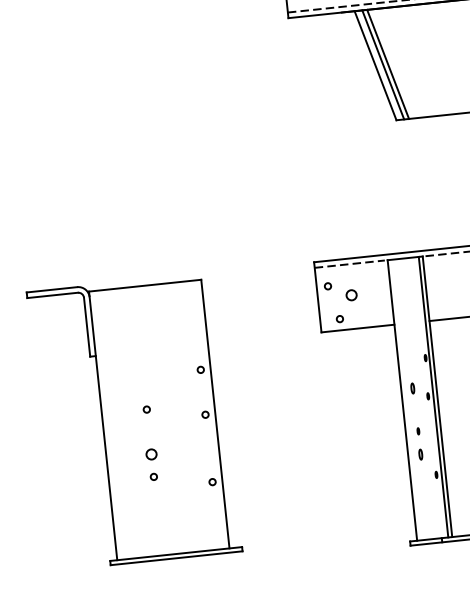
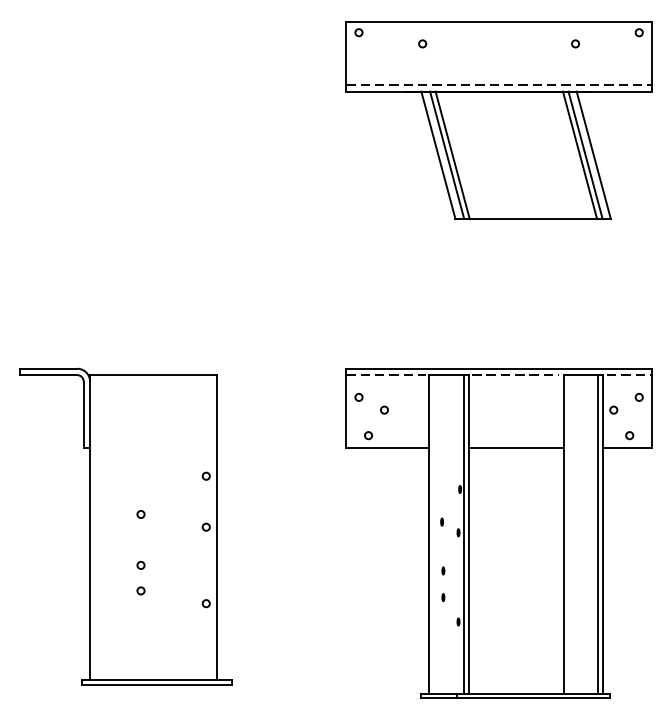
circle: (351, 294) -> (384, 409), size x0.62
part: (412, 387) -> (441, 521), size x0.62
circle: (151, 454) -> (140, 565), size x0.62
part: (420, 454) -> (443, 597), size x0.62

